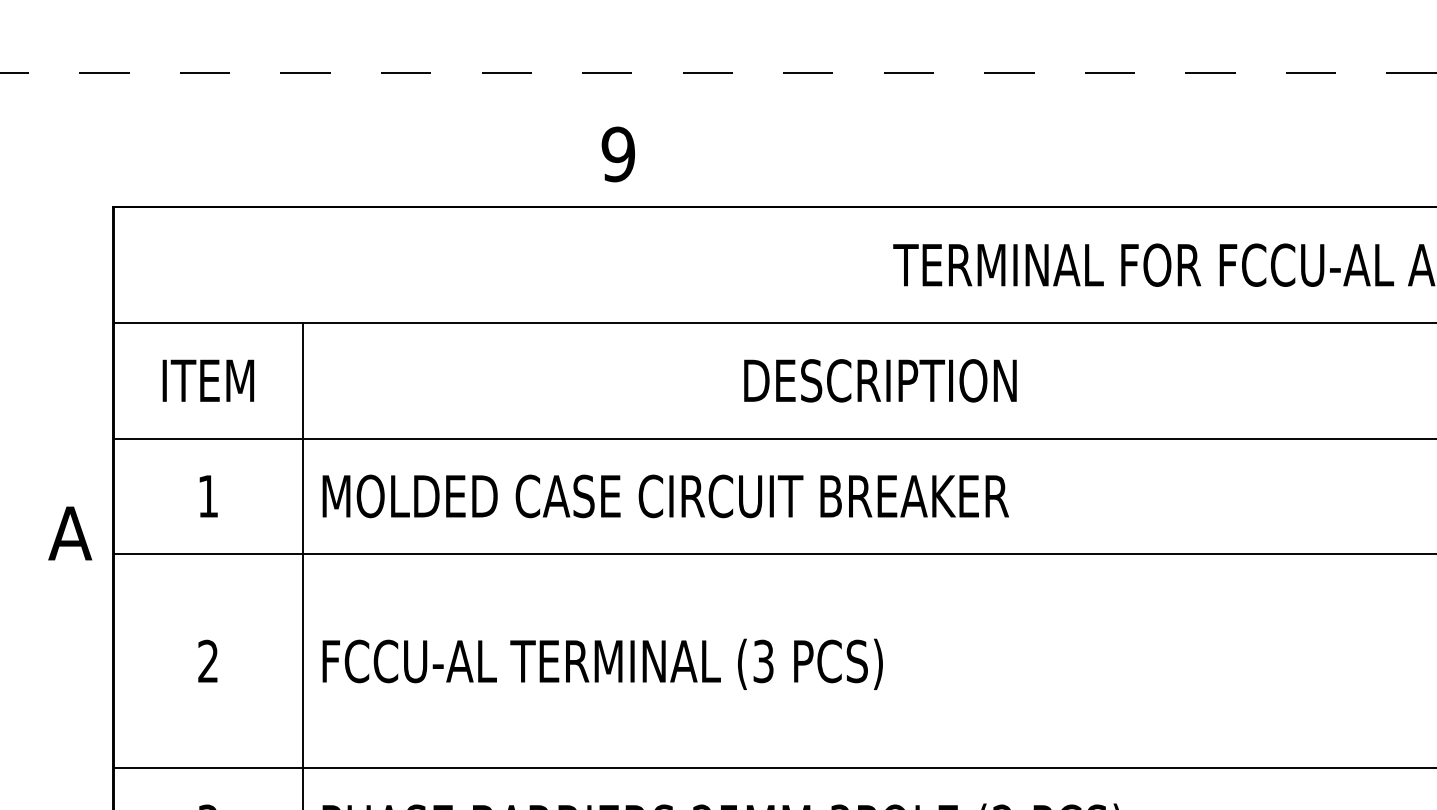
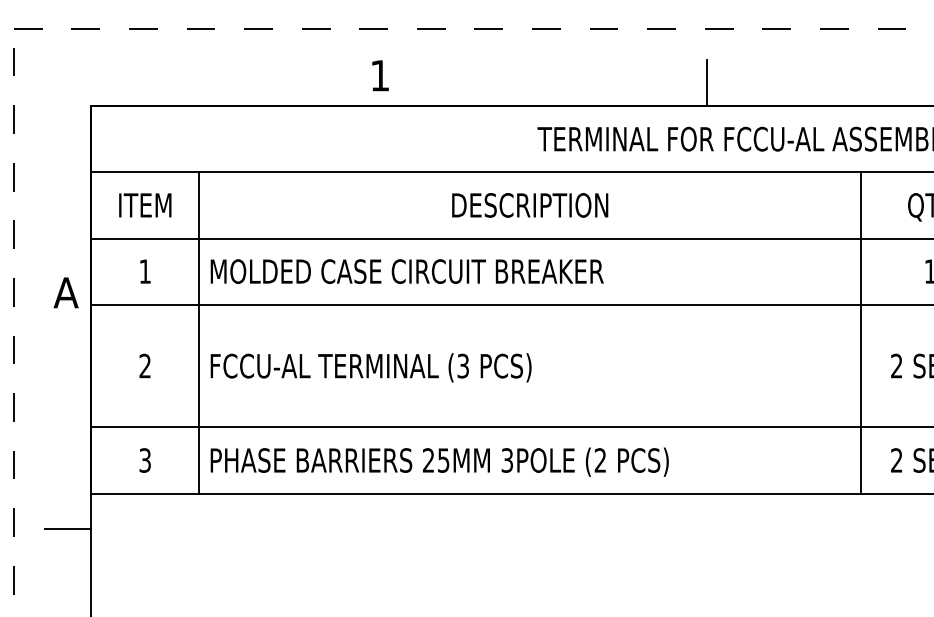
text: (617, 153) -> (379, 75), 9 -> 1
line: (1188, 166) -> (706, 82), added

